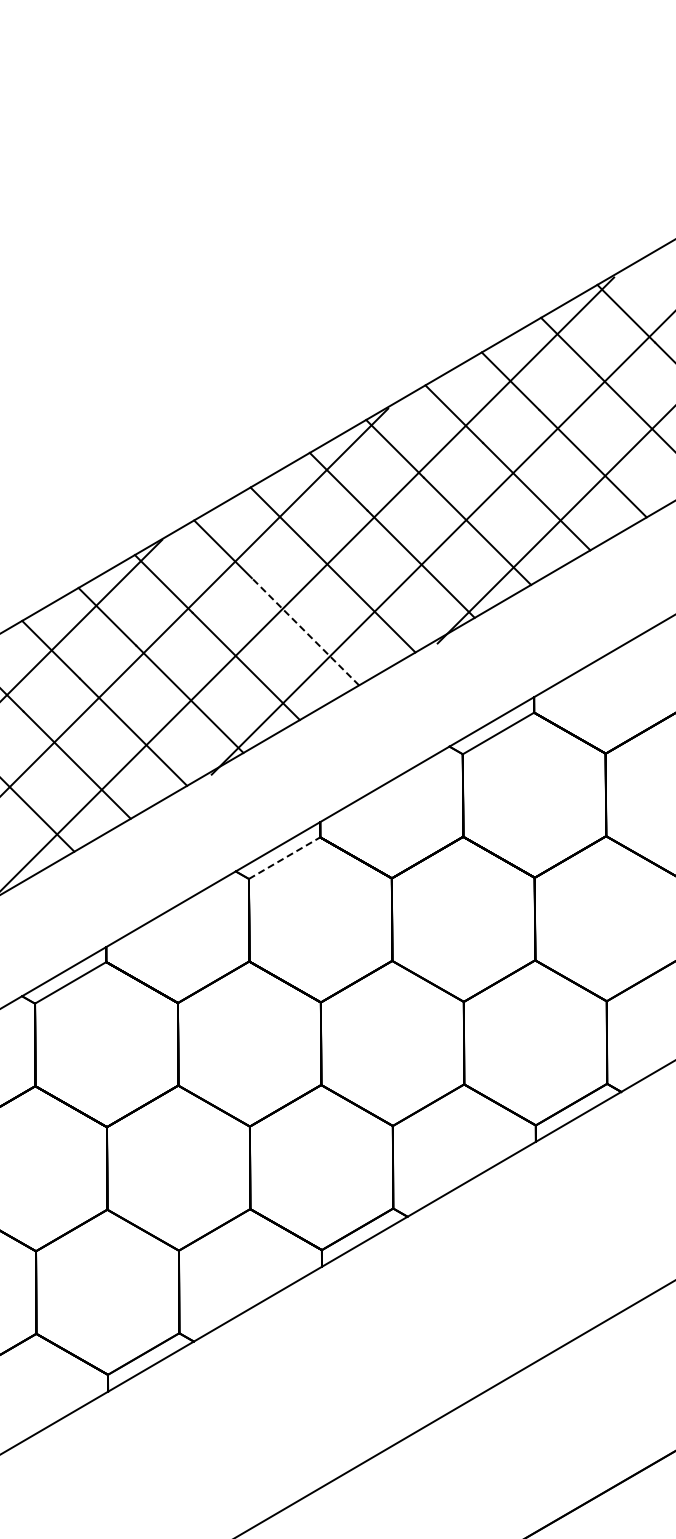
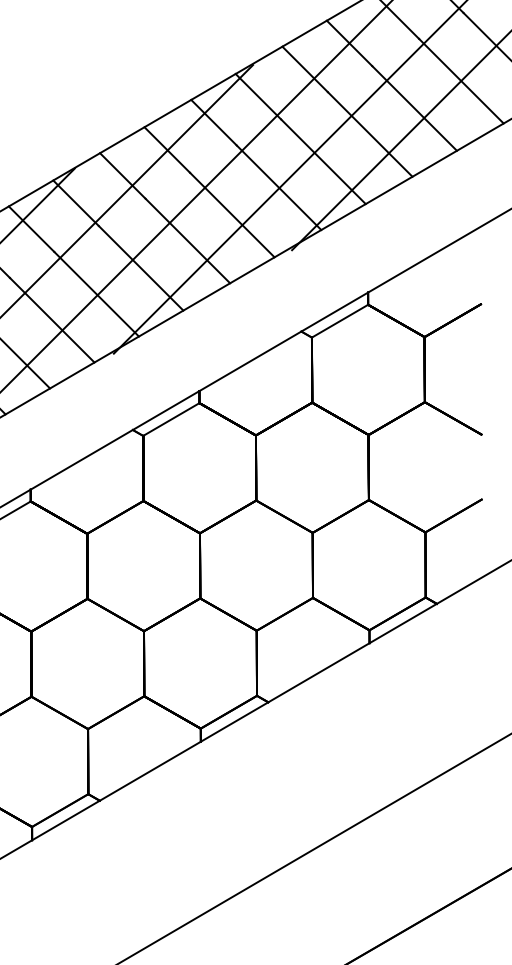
line: (305, 631) -> (187, 240), dashed -> solid
line: (285, 857) -> (172, 419), dashed -> solid

